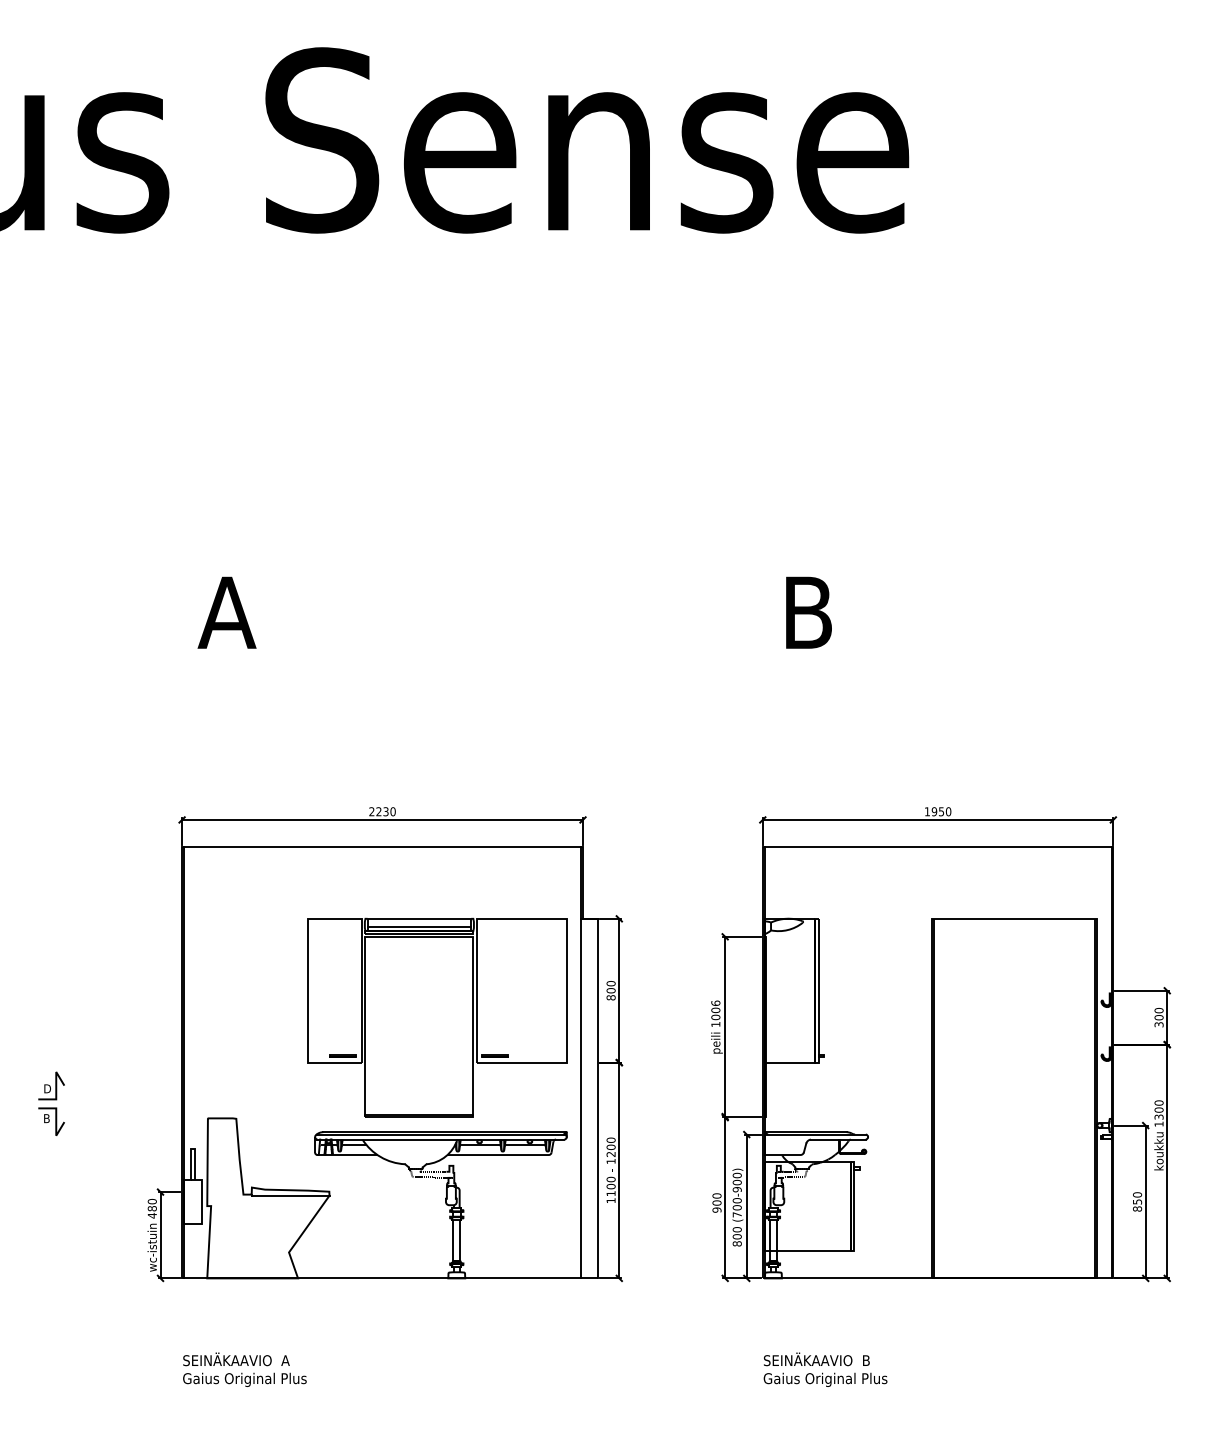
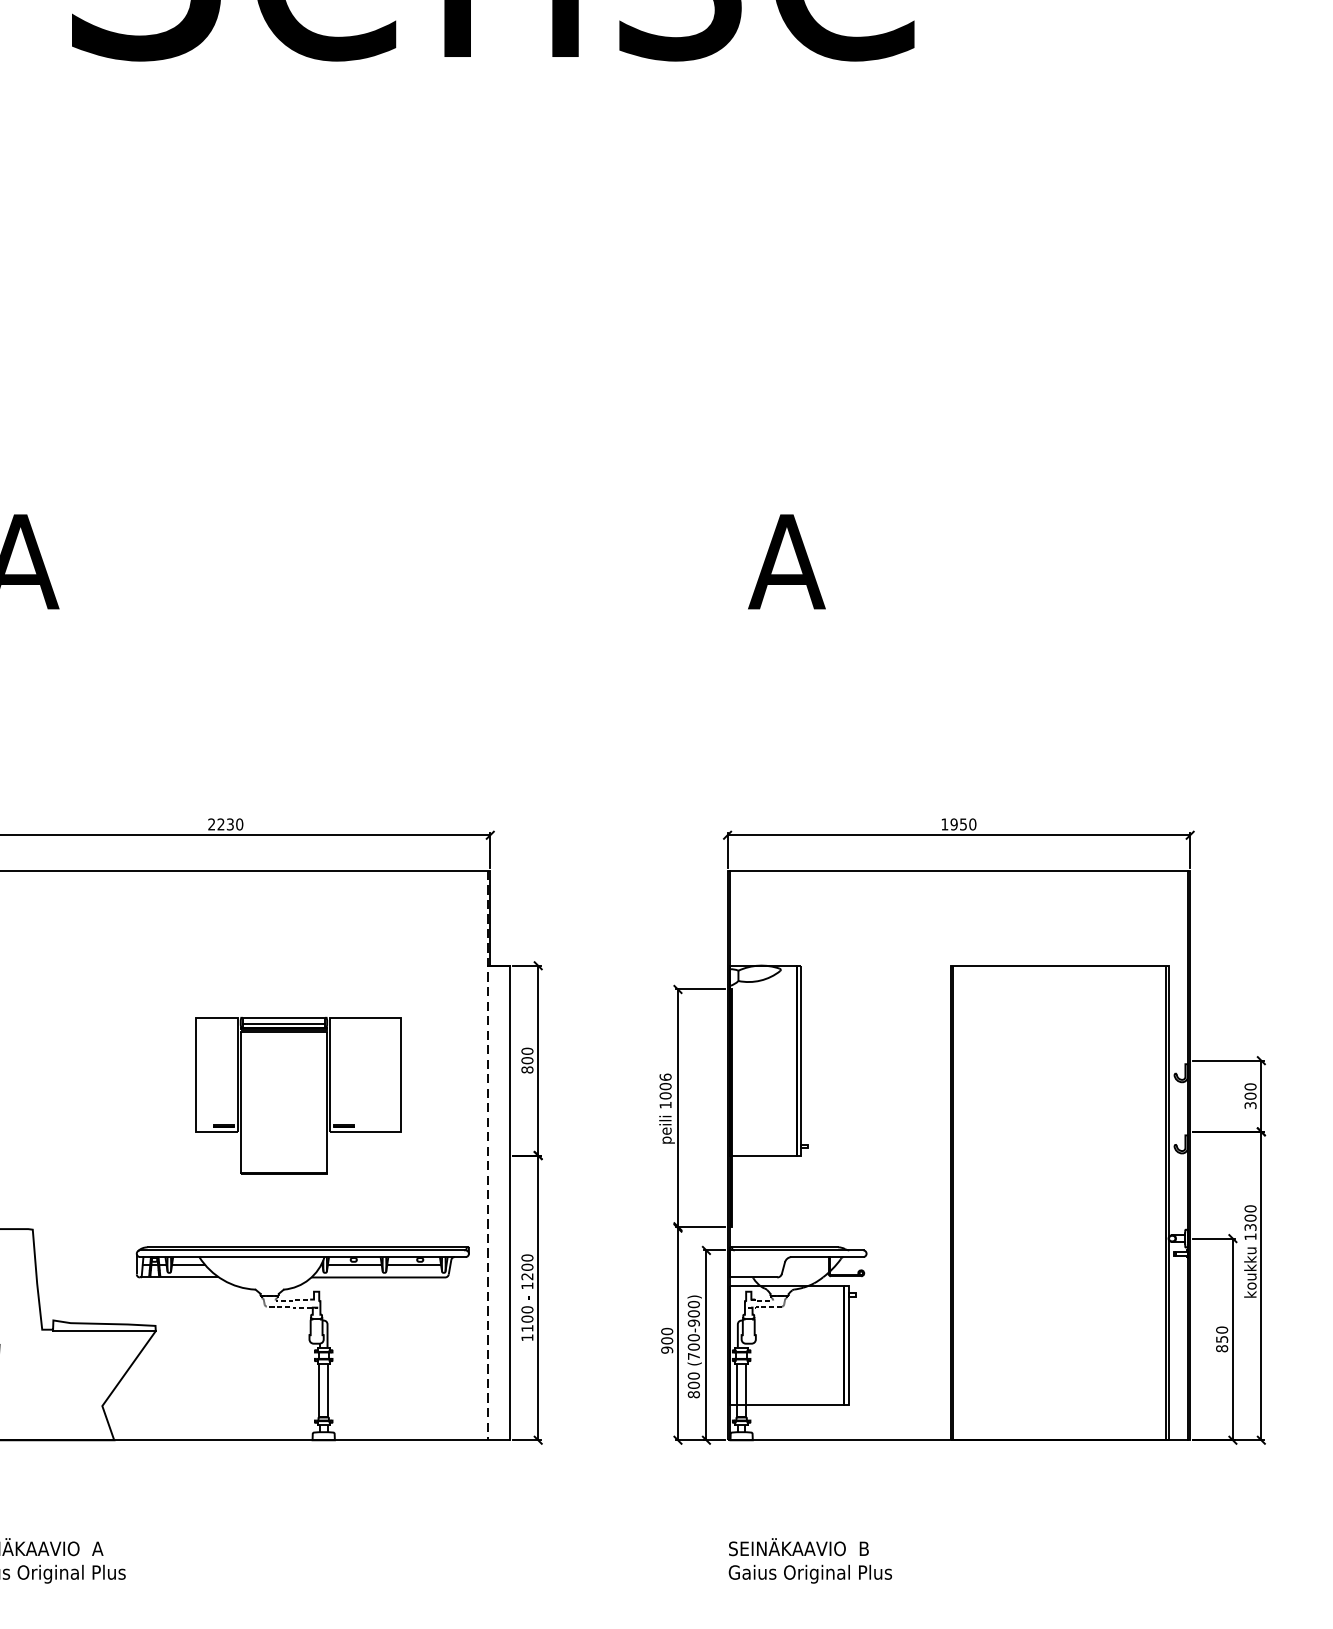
text: (807, 612) -> (786, 561), B -> A
part: (437, 1017) -> (298, 1095), size x0.6
line: (581, 1062) -> (488, 1155), solid -> dashed

